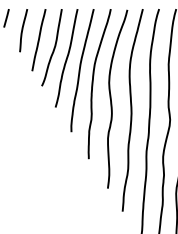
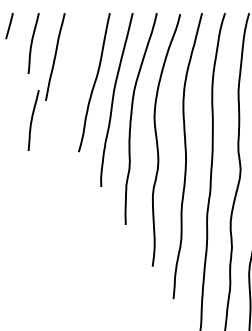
curve: (53, 47) -> (76, 67), removed
curve: (22, 85) -> (32, 120), added

